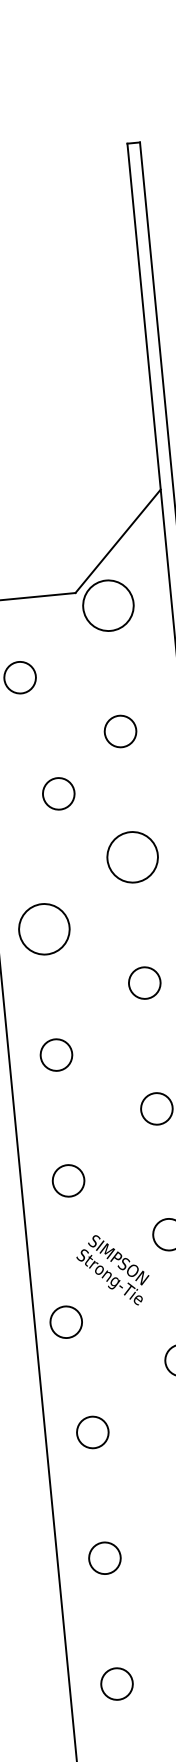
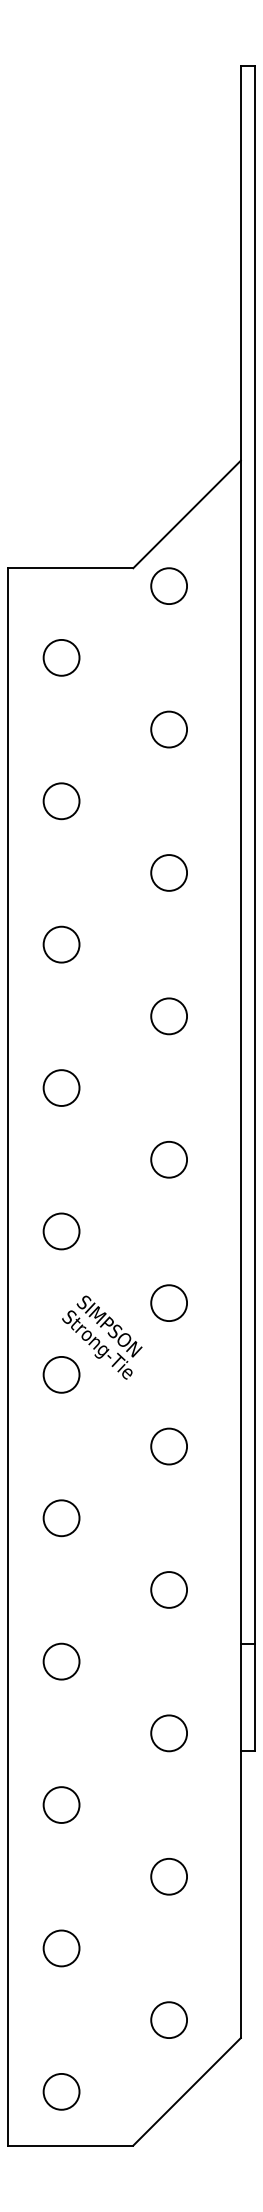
circle: (108, 605) -> (169, 586), size x0.62
circle: (58, 794) -> (61, 801), moved
circle: (132, 856) -> (169, 872), size x0.62
circle: (44, 929) -> (61, 944), size x0.62
circle: (66, 1321) -> (61, 1374), moved

